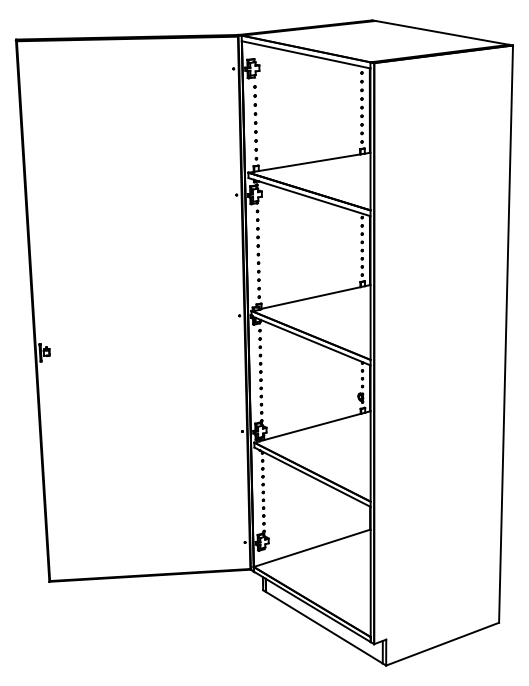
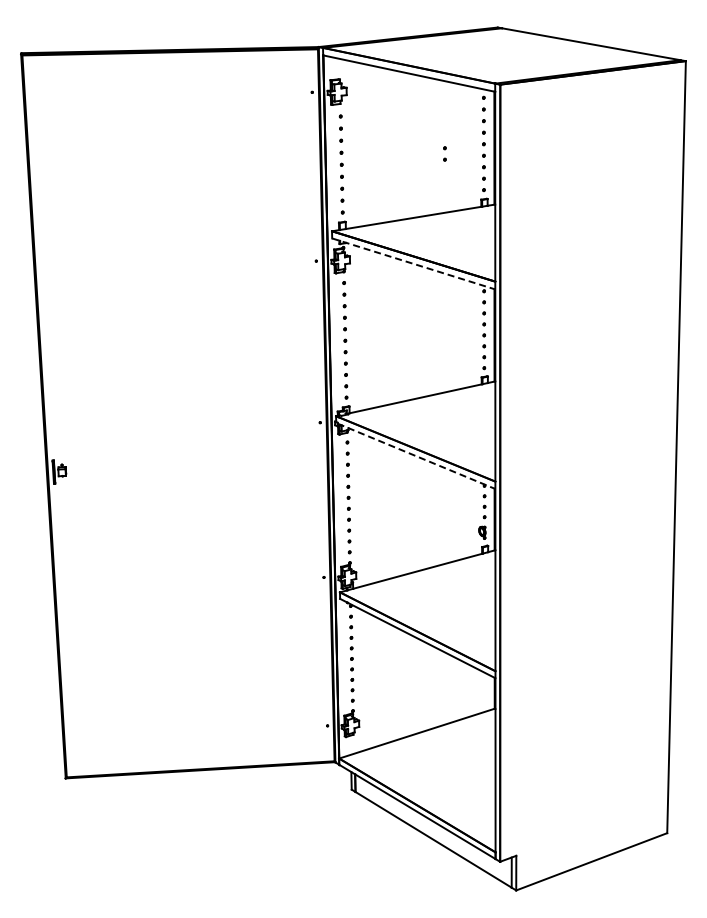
part: (332, 114) -> (444, 153), added
line: (310, 197) -> (414, 264), solid -> dashed
line: (312, 341) -> (417, 456), solid -> dashed

